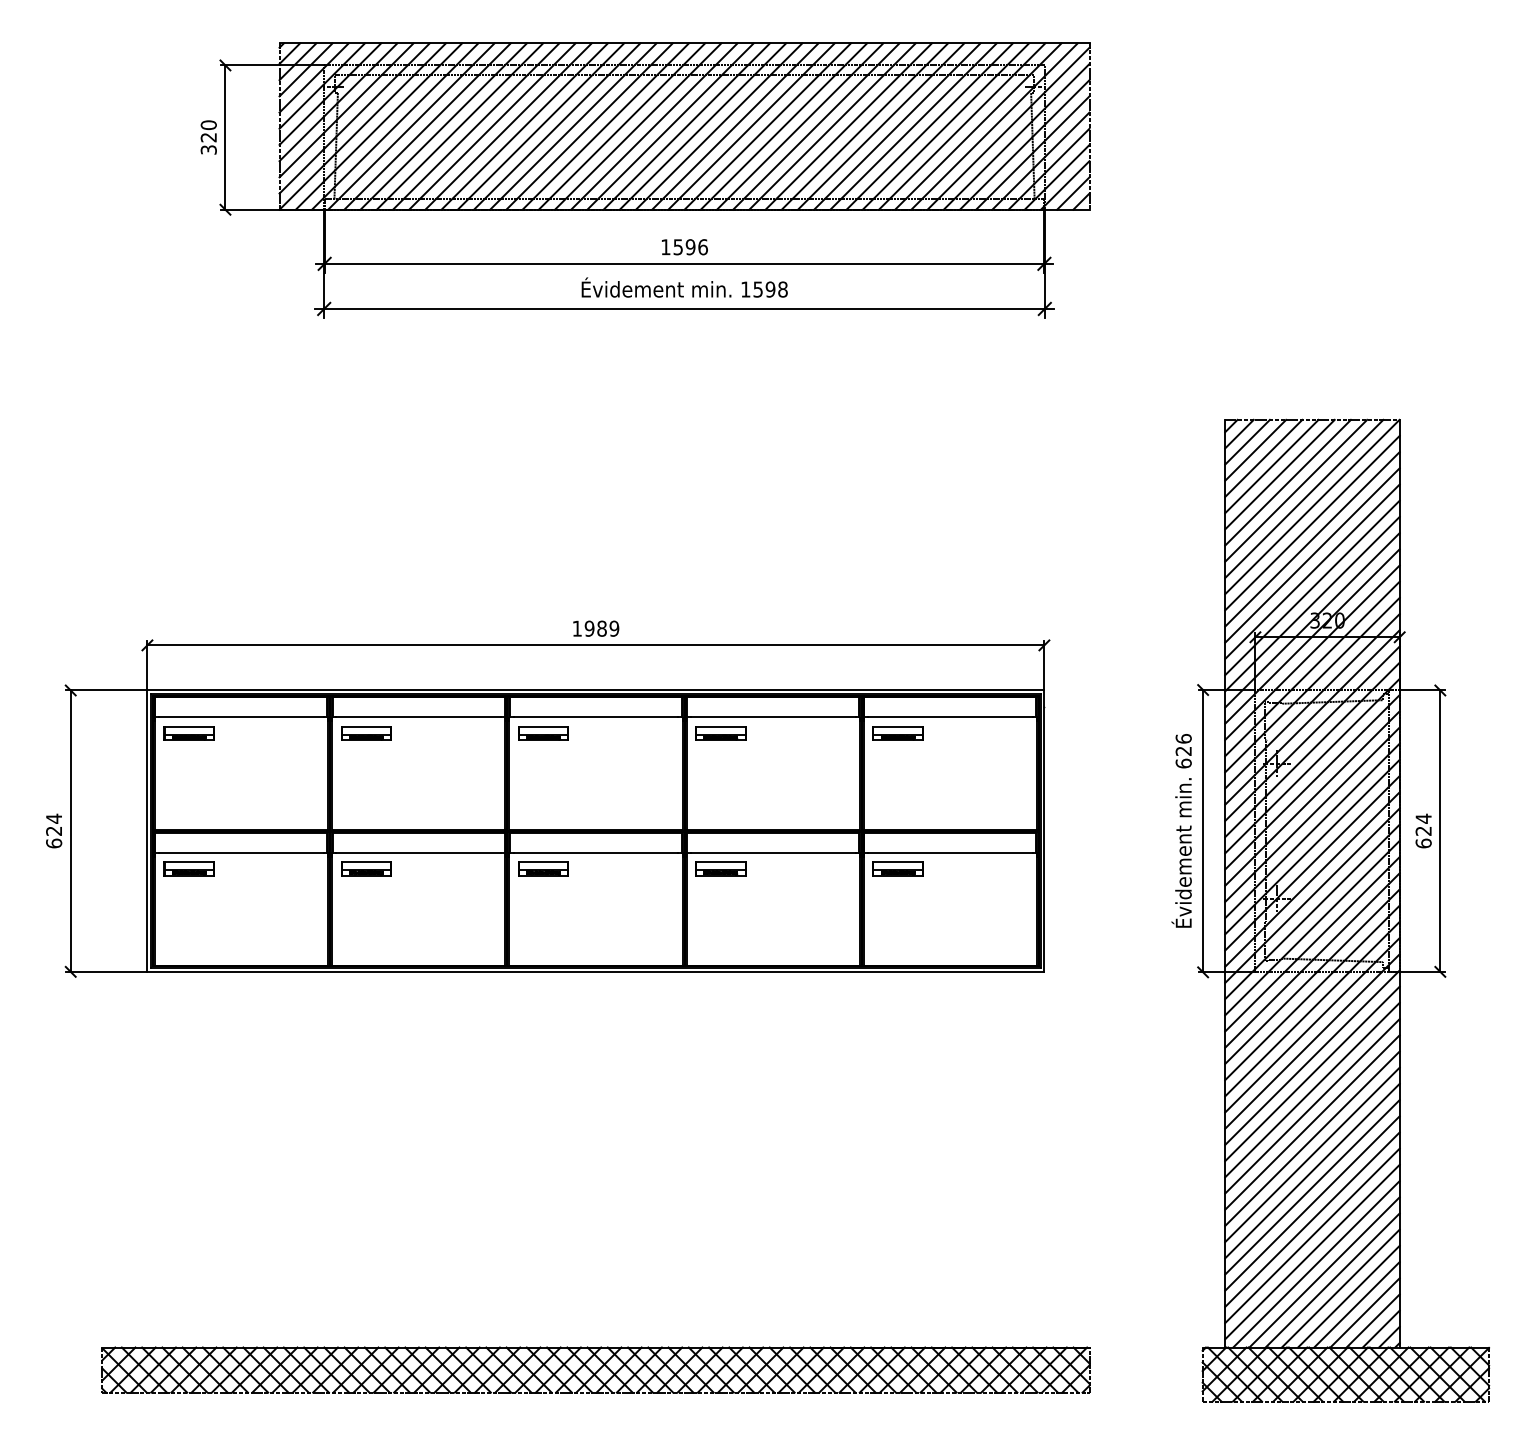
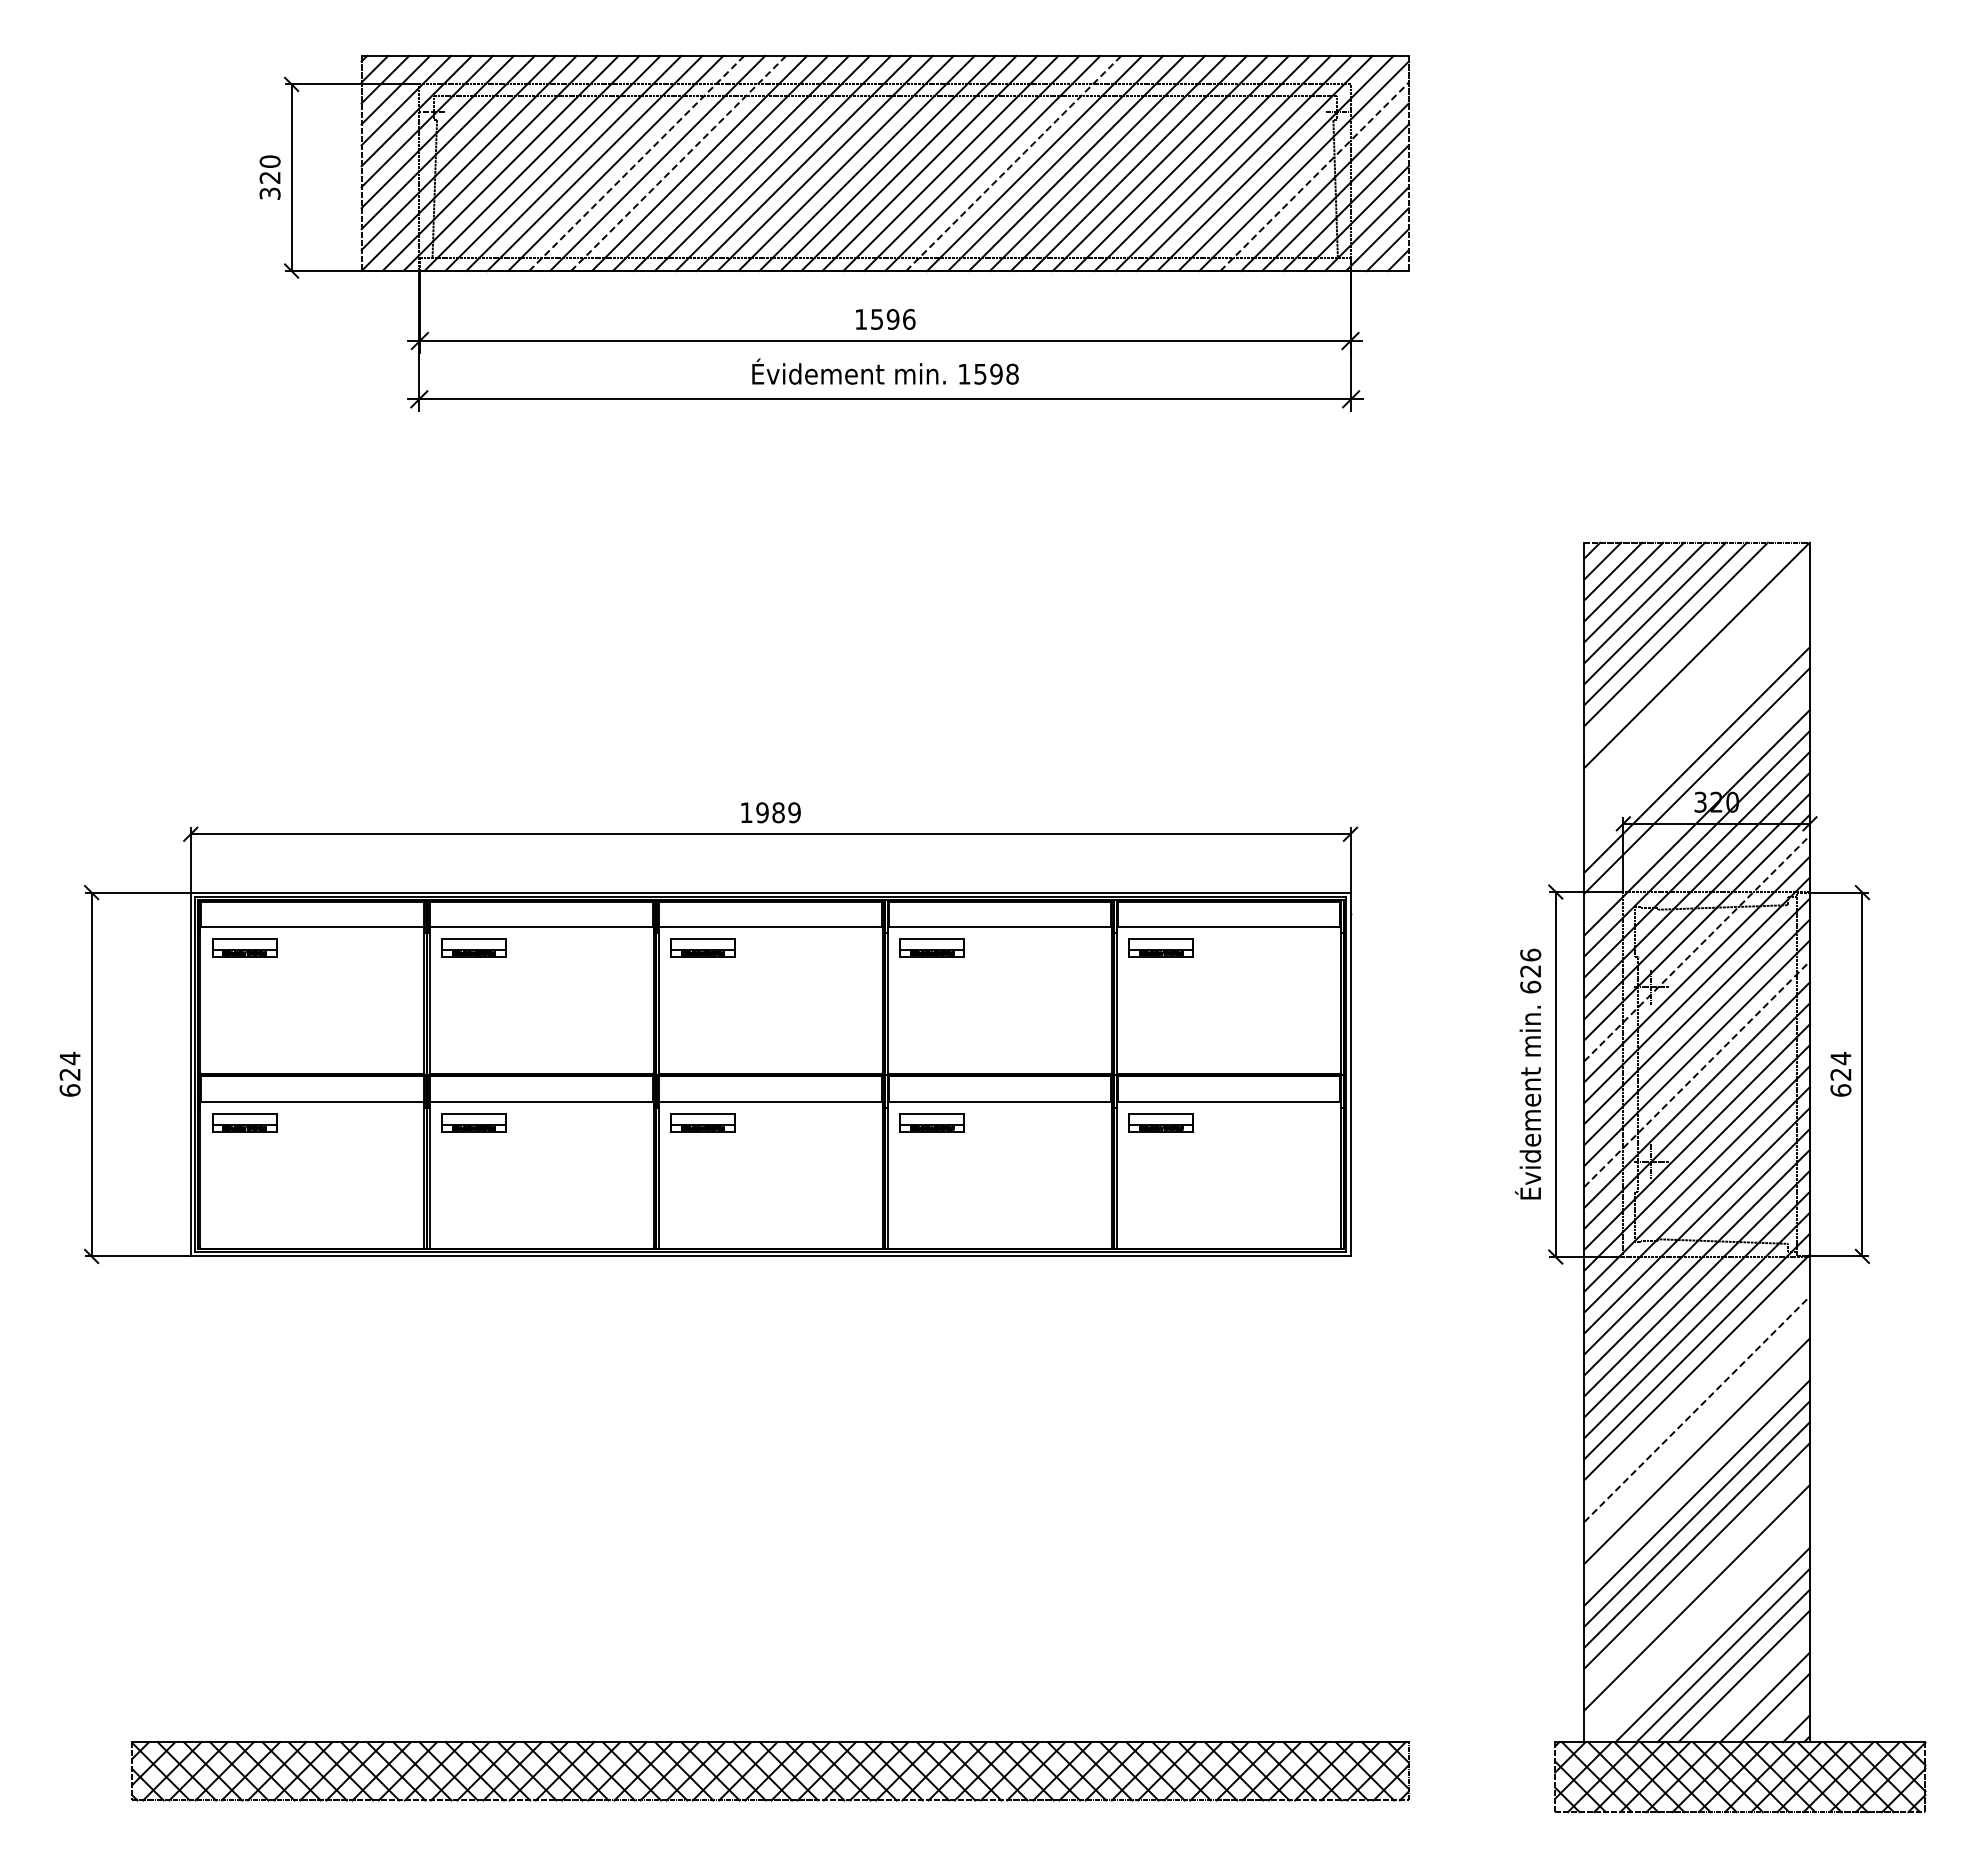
line: (492, 126) -> (637, 163), solid -> dashed
line: (524, 126) -> (678, 163), solid -> dashed
line: (784, 126) -> (1014, 163), solid -> dashed
line: (1016, 136) -> (1314, 176), solid -> dashed
line: (1304, 498) -> (1686, 644), removed
line: (1311, 523) -> (1696, 676), removed
line: (1311, 538) -> (1696, 696), removed
line: (1311, 555) -> (1696, 717), removed
line: (1311, 571) -> (1696, 738), removed
line: (1311, 620) -> (1696, 801), removed
line: (1312, 733) -> (1697, 948), solid -> dashed
line: (1312, 831) -> (1697, 1074), solid -> dashed
line: (1311, 1074) -> (1696, 1388), removed
line: (1312, 1090) -> (1697, 1409), solid -> dashed
line: (1311, 1106) -> (1696, 1430), removed
line: (1311, 1138) -> (1696, 1471), removed
line: (1311, 1219) -> (1696, 1576), removed
line: (1311, 1251) -> (1696, 1618), removed
line: (1315, 1264) -> (1701, 1634), removed
line: (1356, 1304) -> (1754, 1686), removed
line: (1380, 1329) -> (1785, 1718), removed

